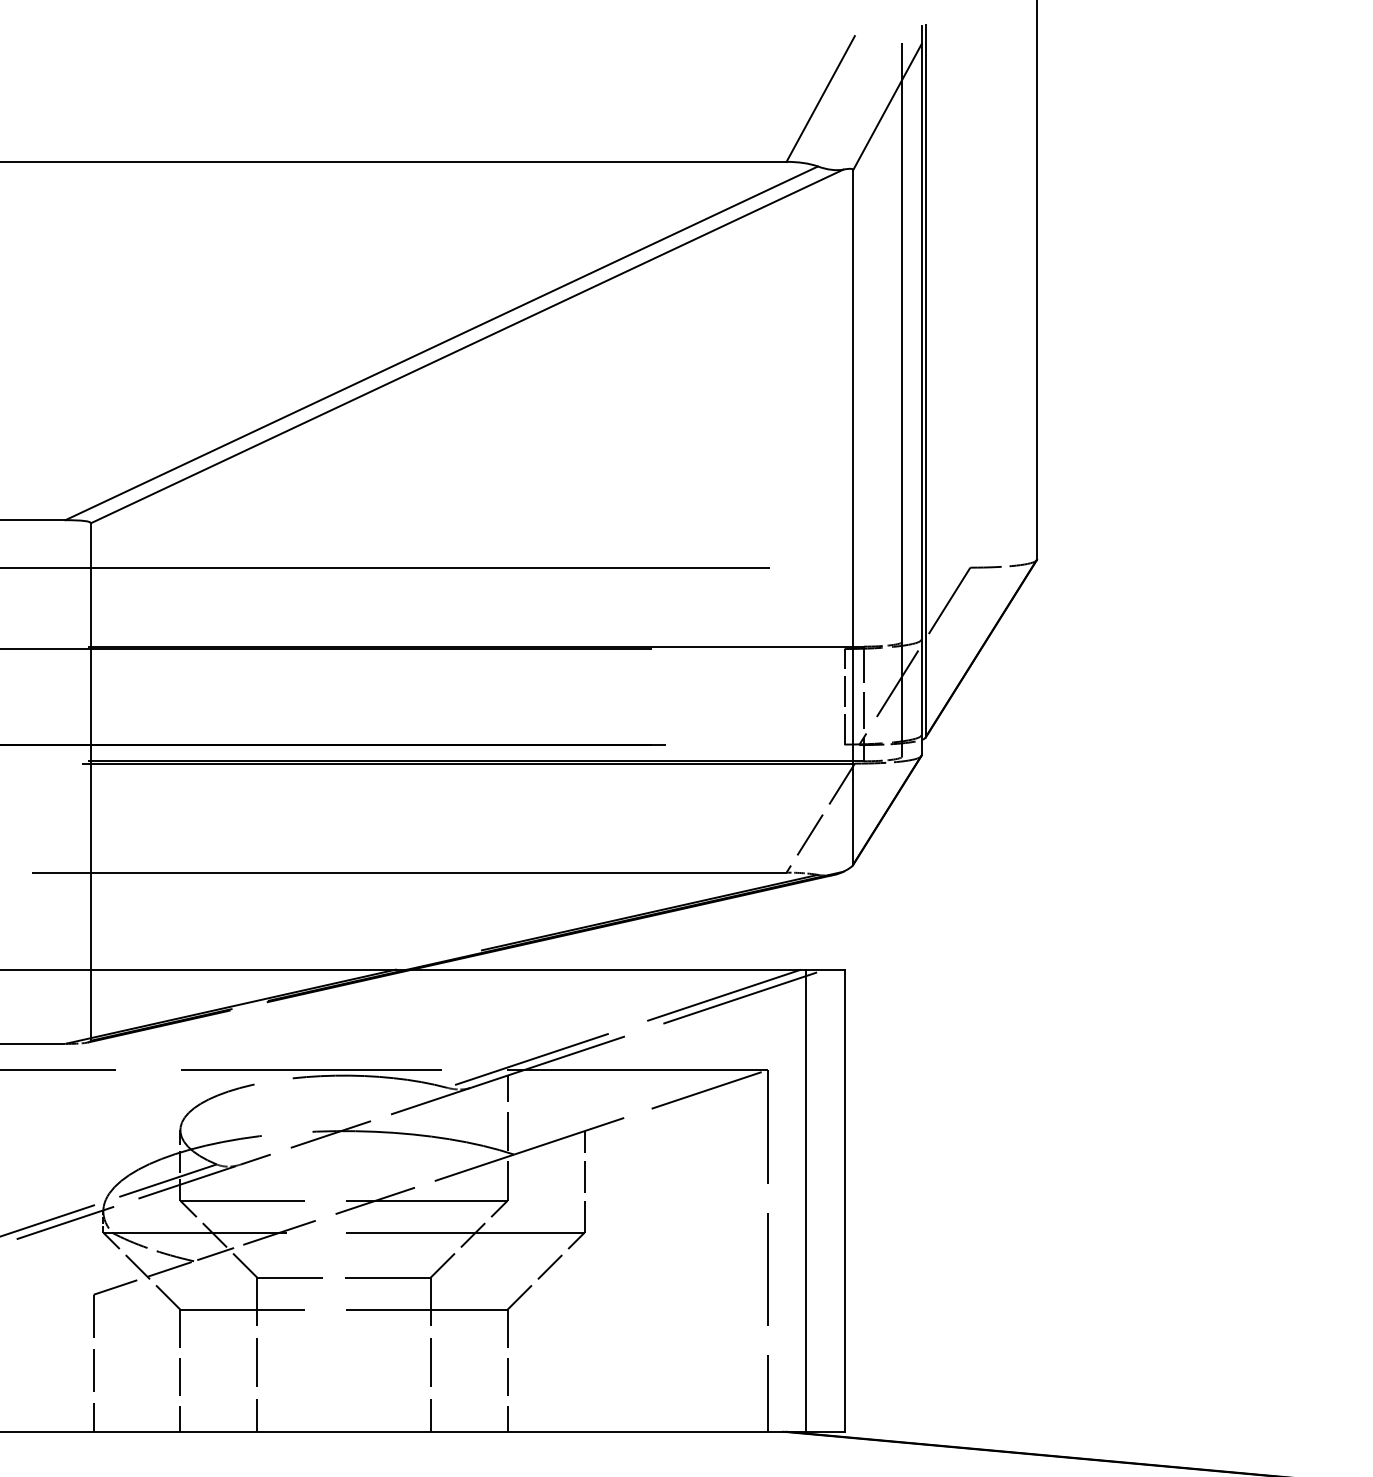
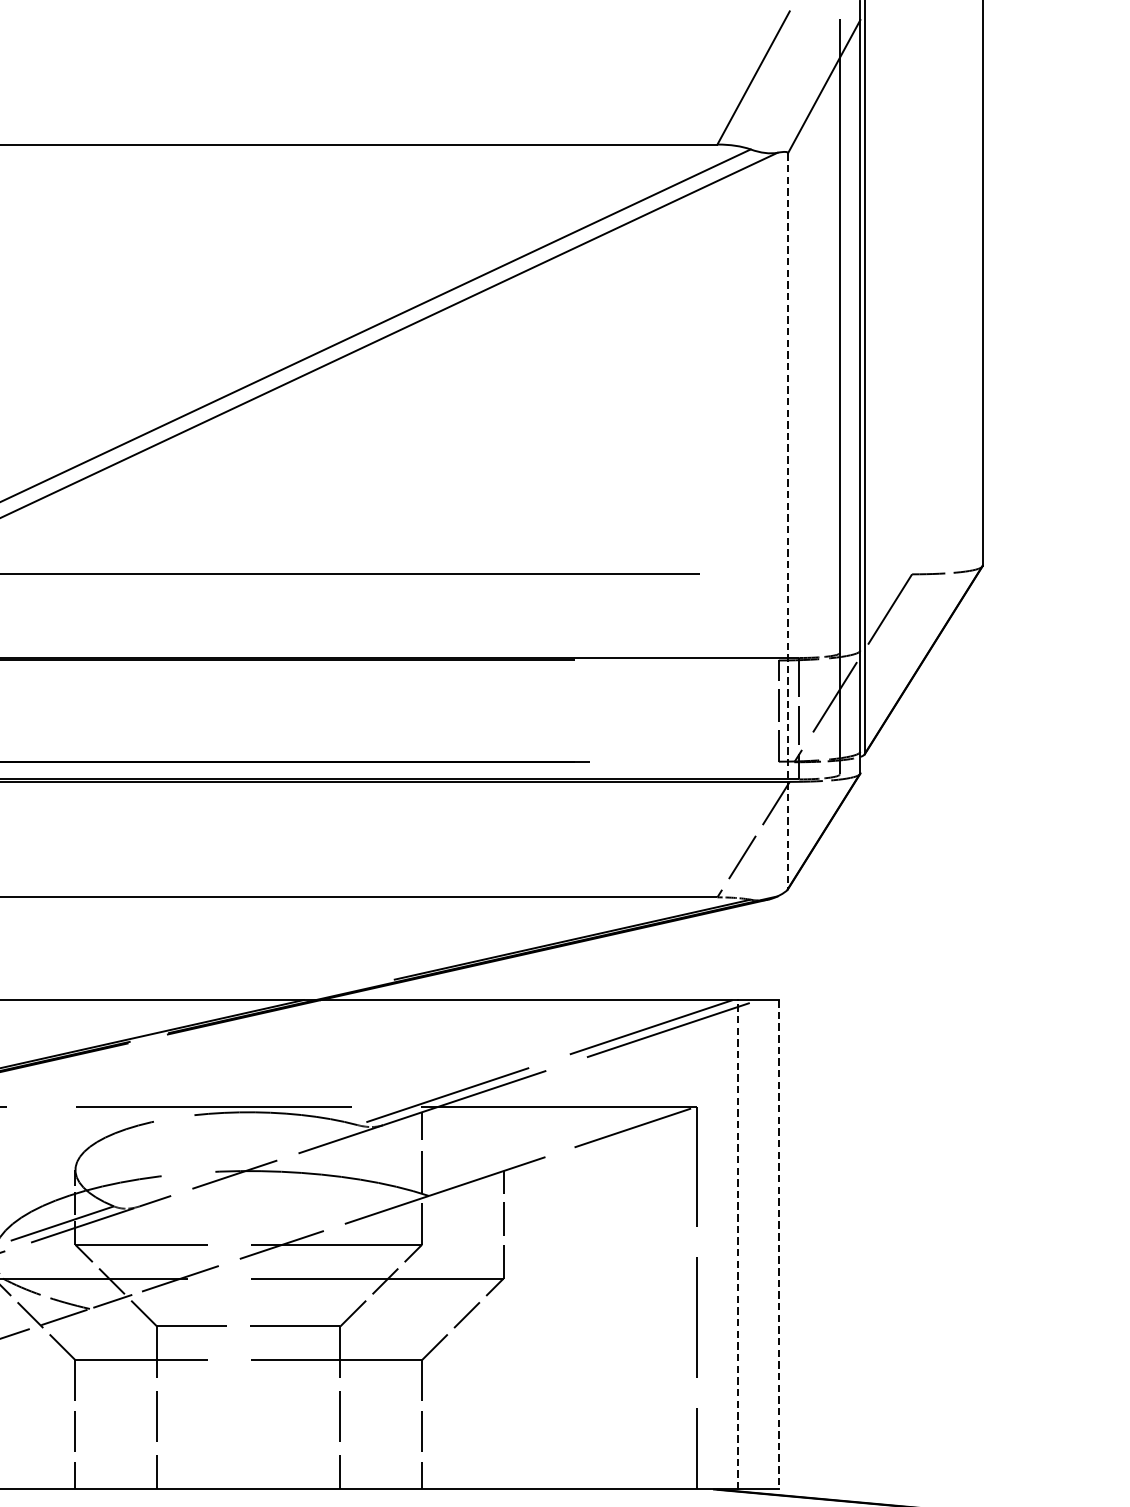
line: (853, 517) -> (788, 521), solid -> dashed
line: (806, 1200) -> (738, 1244), solid -> dashed
line: (844, 1201) -> (778, 1245), solid -> dashed

